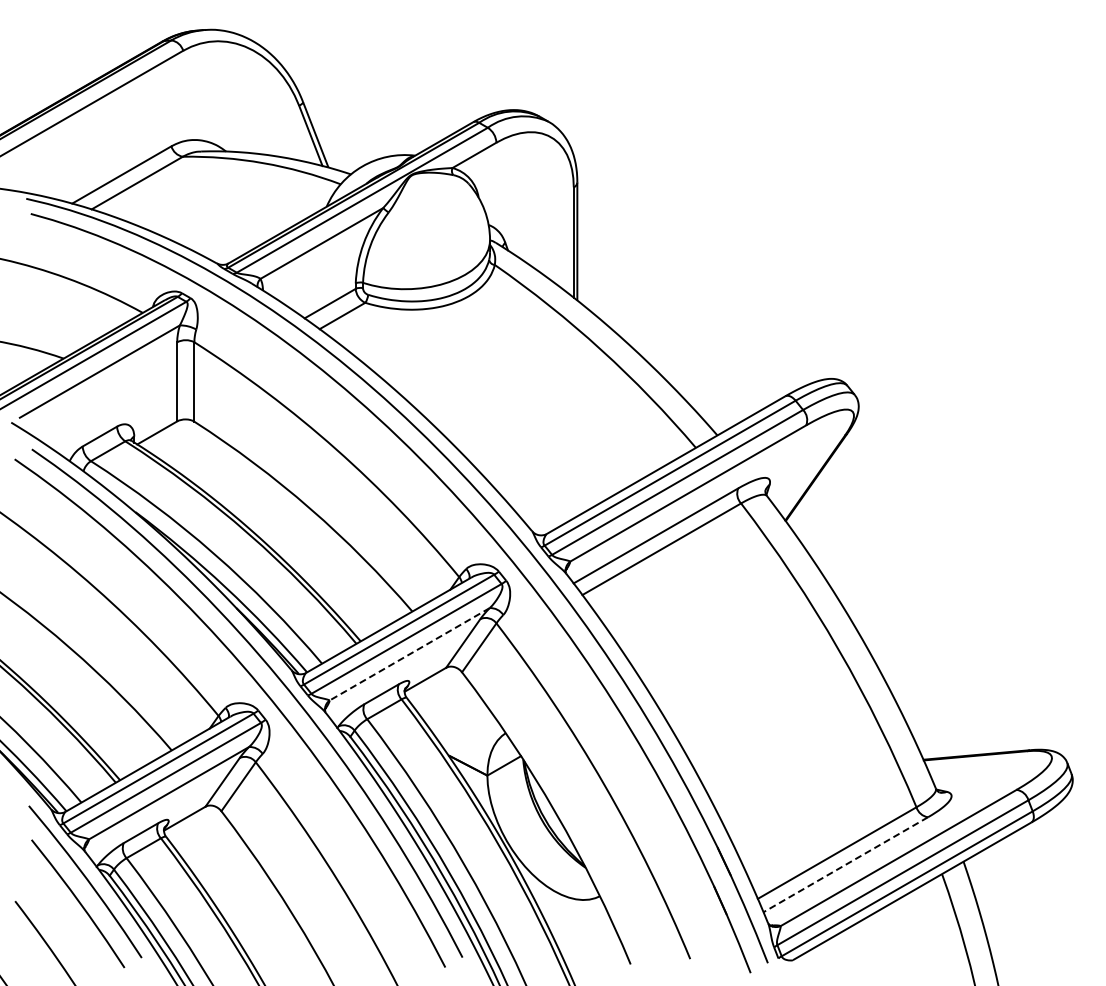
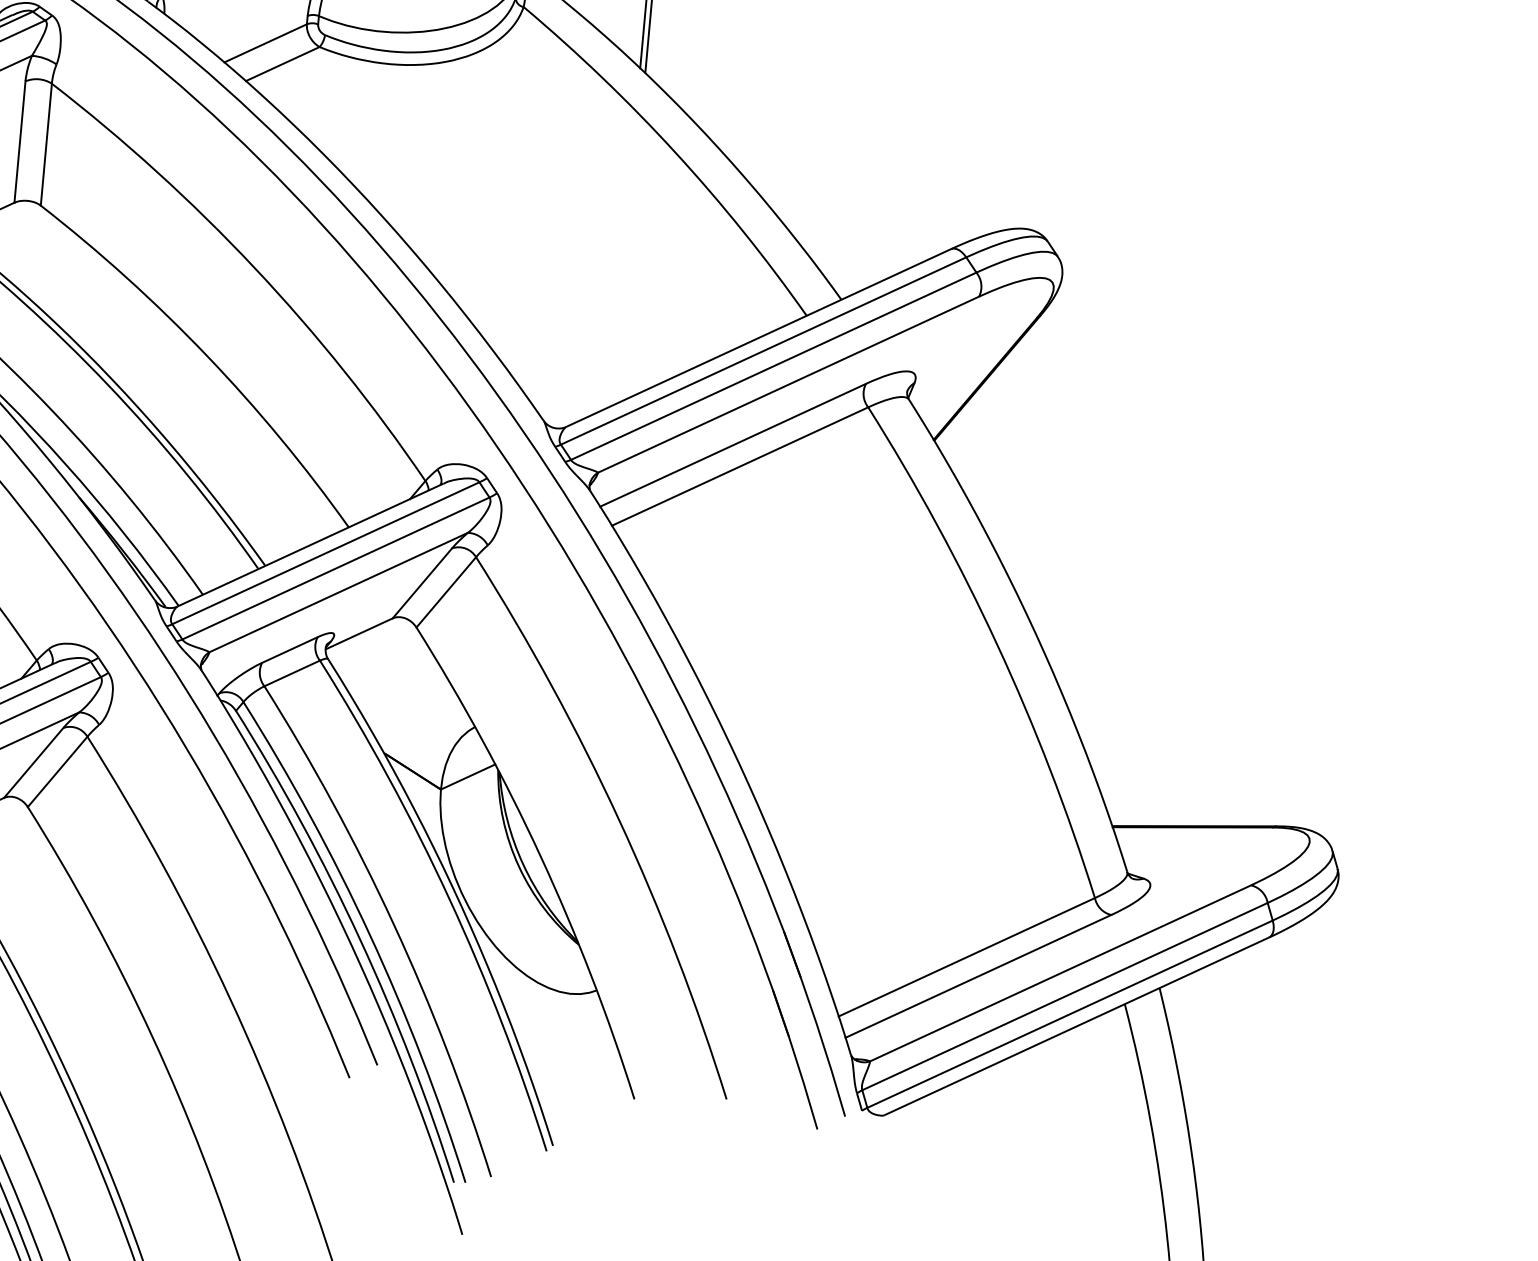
line: (409, 654) -> (338, 592), dashed -> solid
line: (845, 864) -> (978, 975), dashed -> solid

